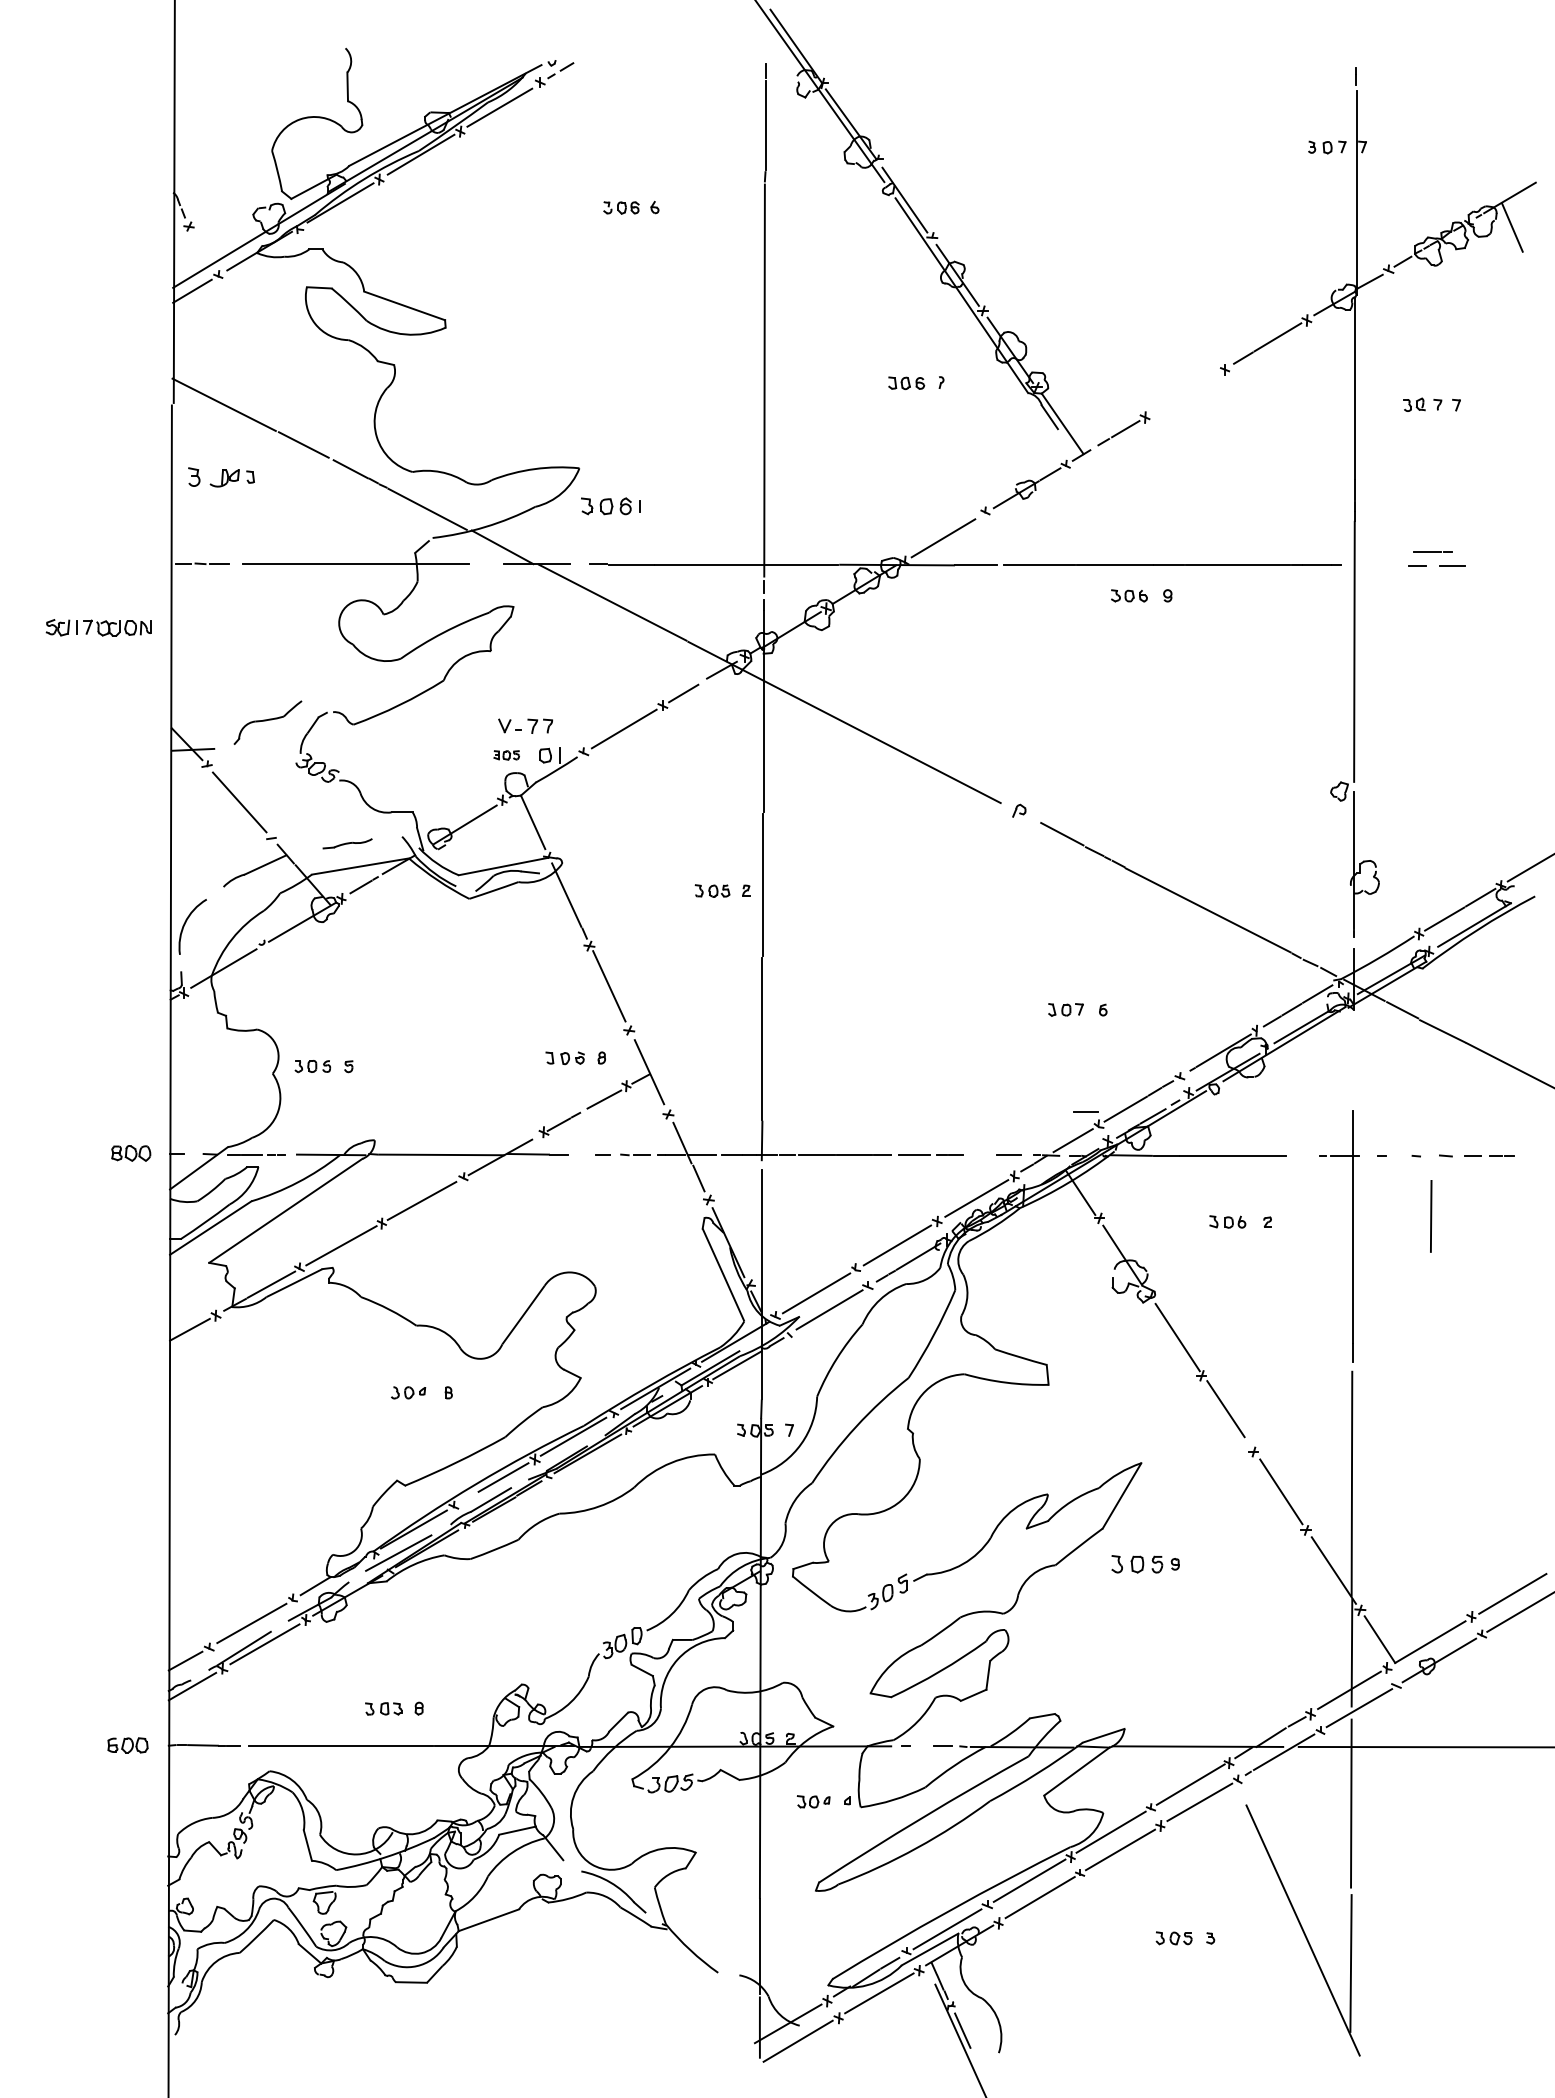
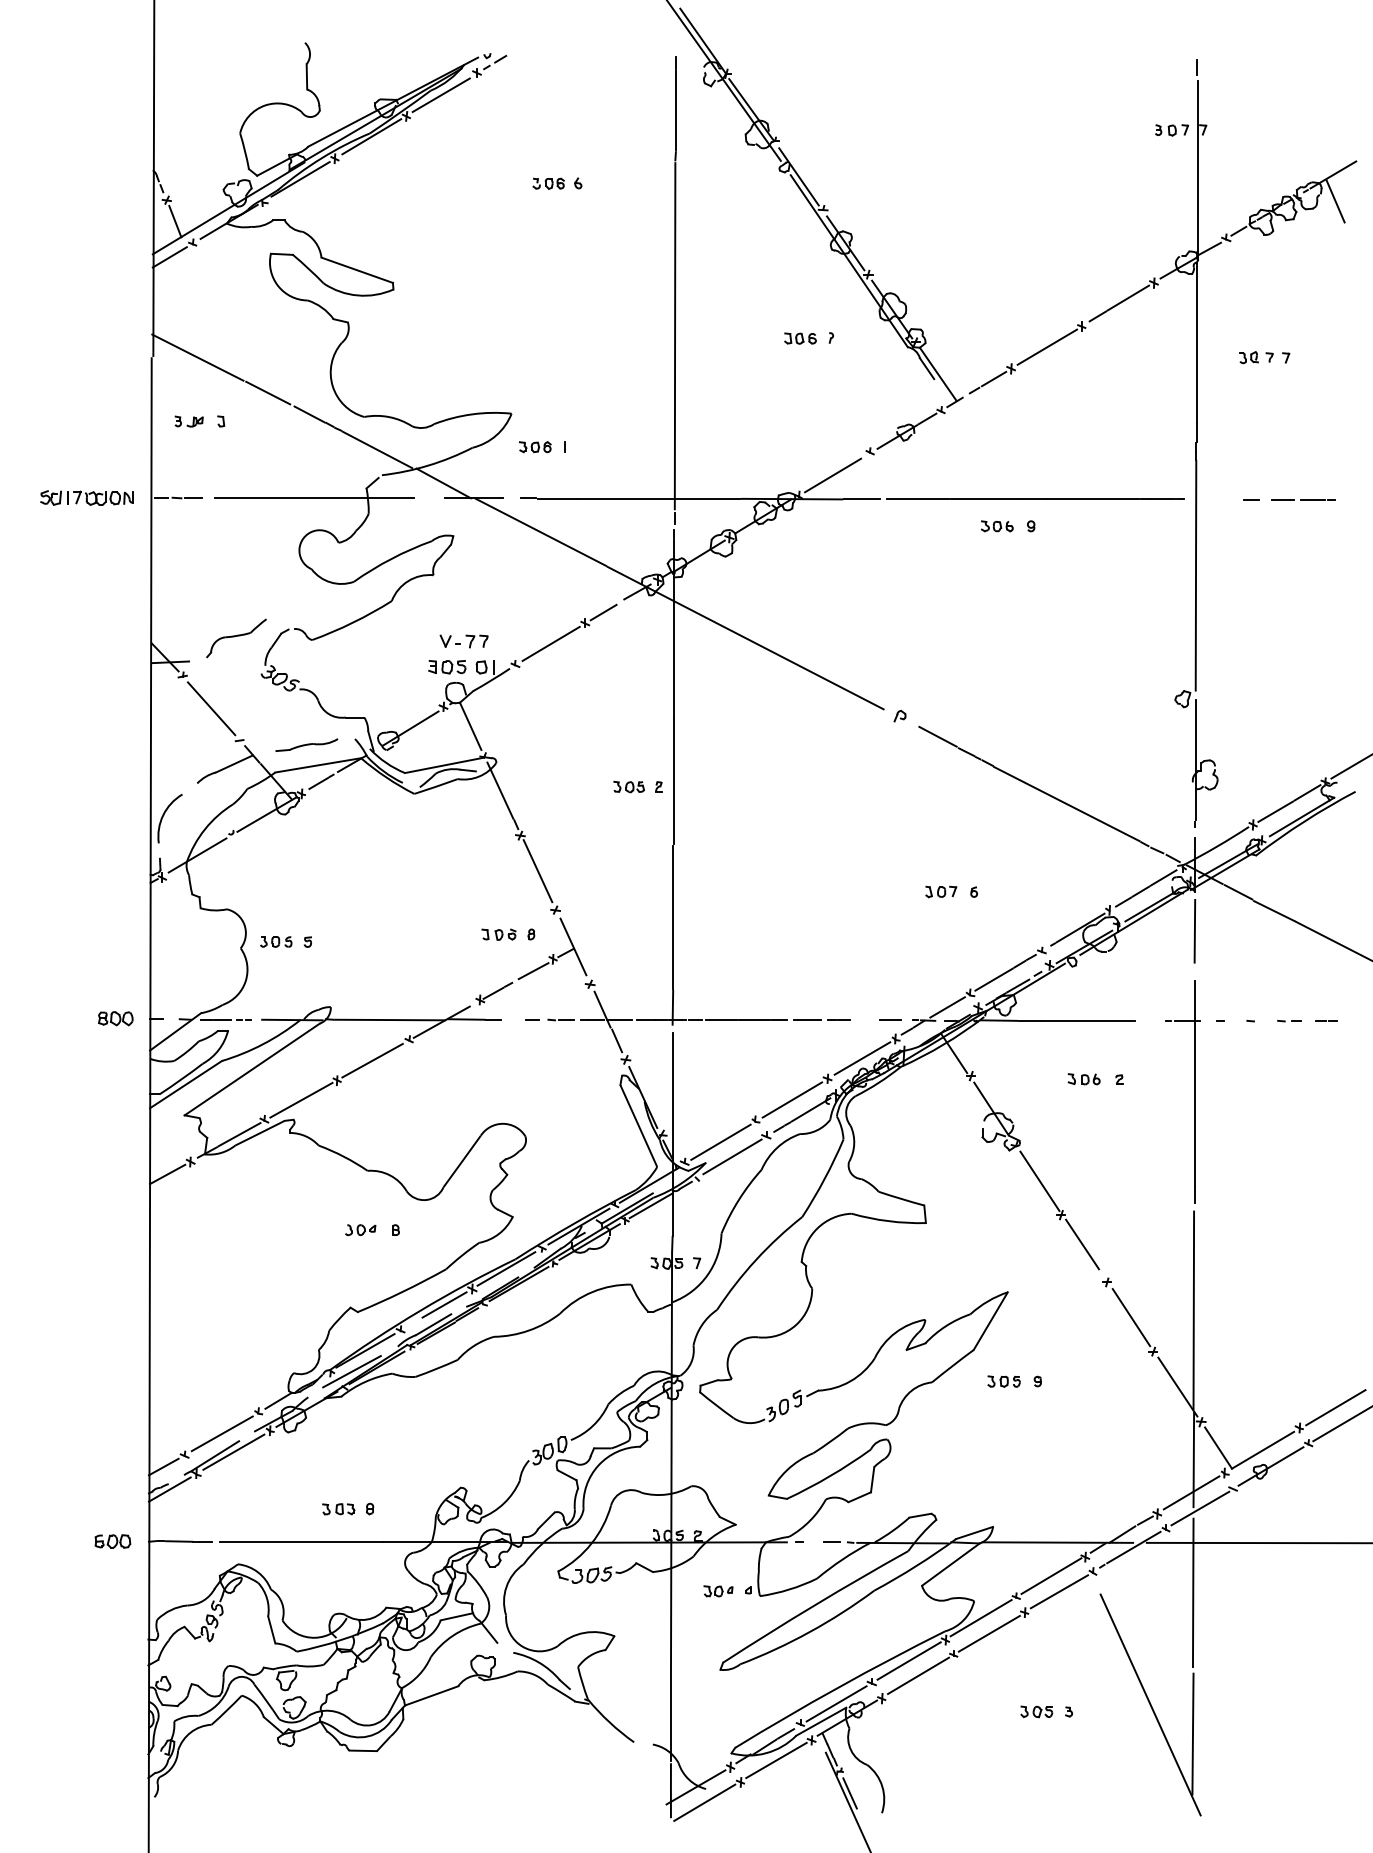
line: (198, 250) -> (175, 221), added
line: (1185, 392) -> (1046, 346), added
part: (214, 476) -> (189, 420), size x0.62
part: (605, 505) -> (534, 446), size x0.71
line: (1432, 551) -> (1317, 499), moved
part: (98, 627) -> (86, 497), moved
part: (506, 755) -> (447, 667), size x1.67
part: (347, 843) -> (306, 745), size x1.43
line: (1085, 1111) -> (958, 981), removed
part: (1459, 1156) -> (1288, 1021), size x0.62
line: (1431, 1216) -> (1195, 931), moved
part: (1136, 1564) -> (1003, 1381), size x0.71

